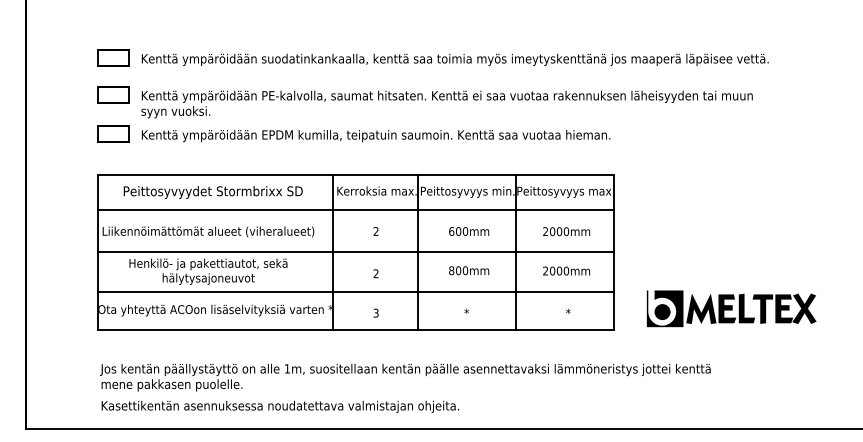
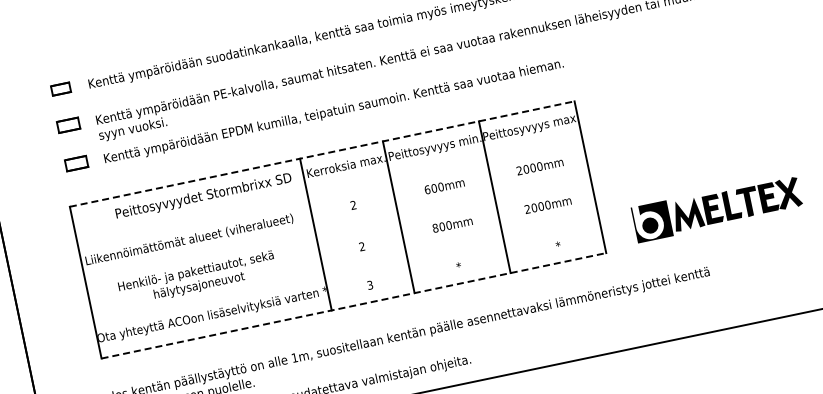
part: (113, 57) -> (60, 88), size x0.6
part: (113, 94) -> (68, 124), size x0.7
part: (113, 133) -> (76, 163), size x0.7
line: (355, 174) -> (321, 153), solid -> dashed
text: (212, 192) -> (203, 196), moved
line: (355, 210) -> (329, 188), removed
line: (355, 252) -> (337, 230), removed
line: (355, 291) -> (345, 268), removed
line: (355, 329) -> (353, 305), solid -> dashed

